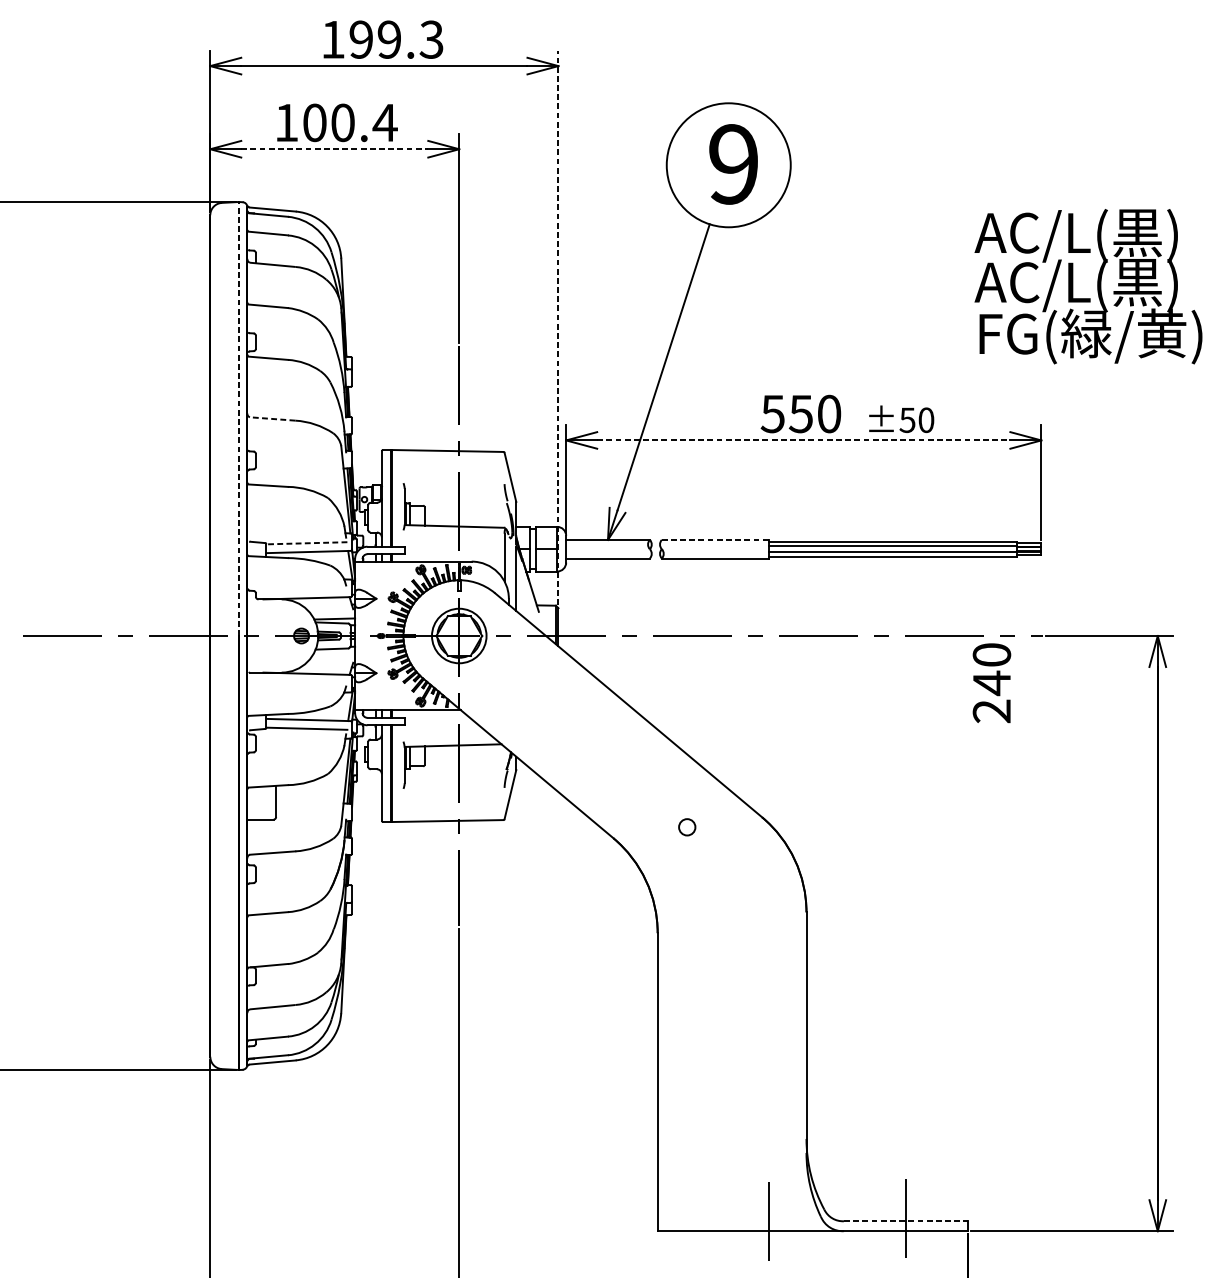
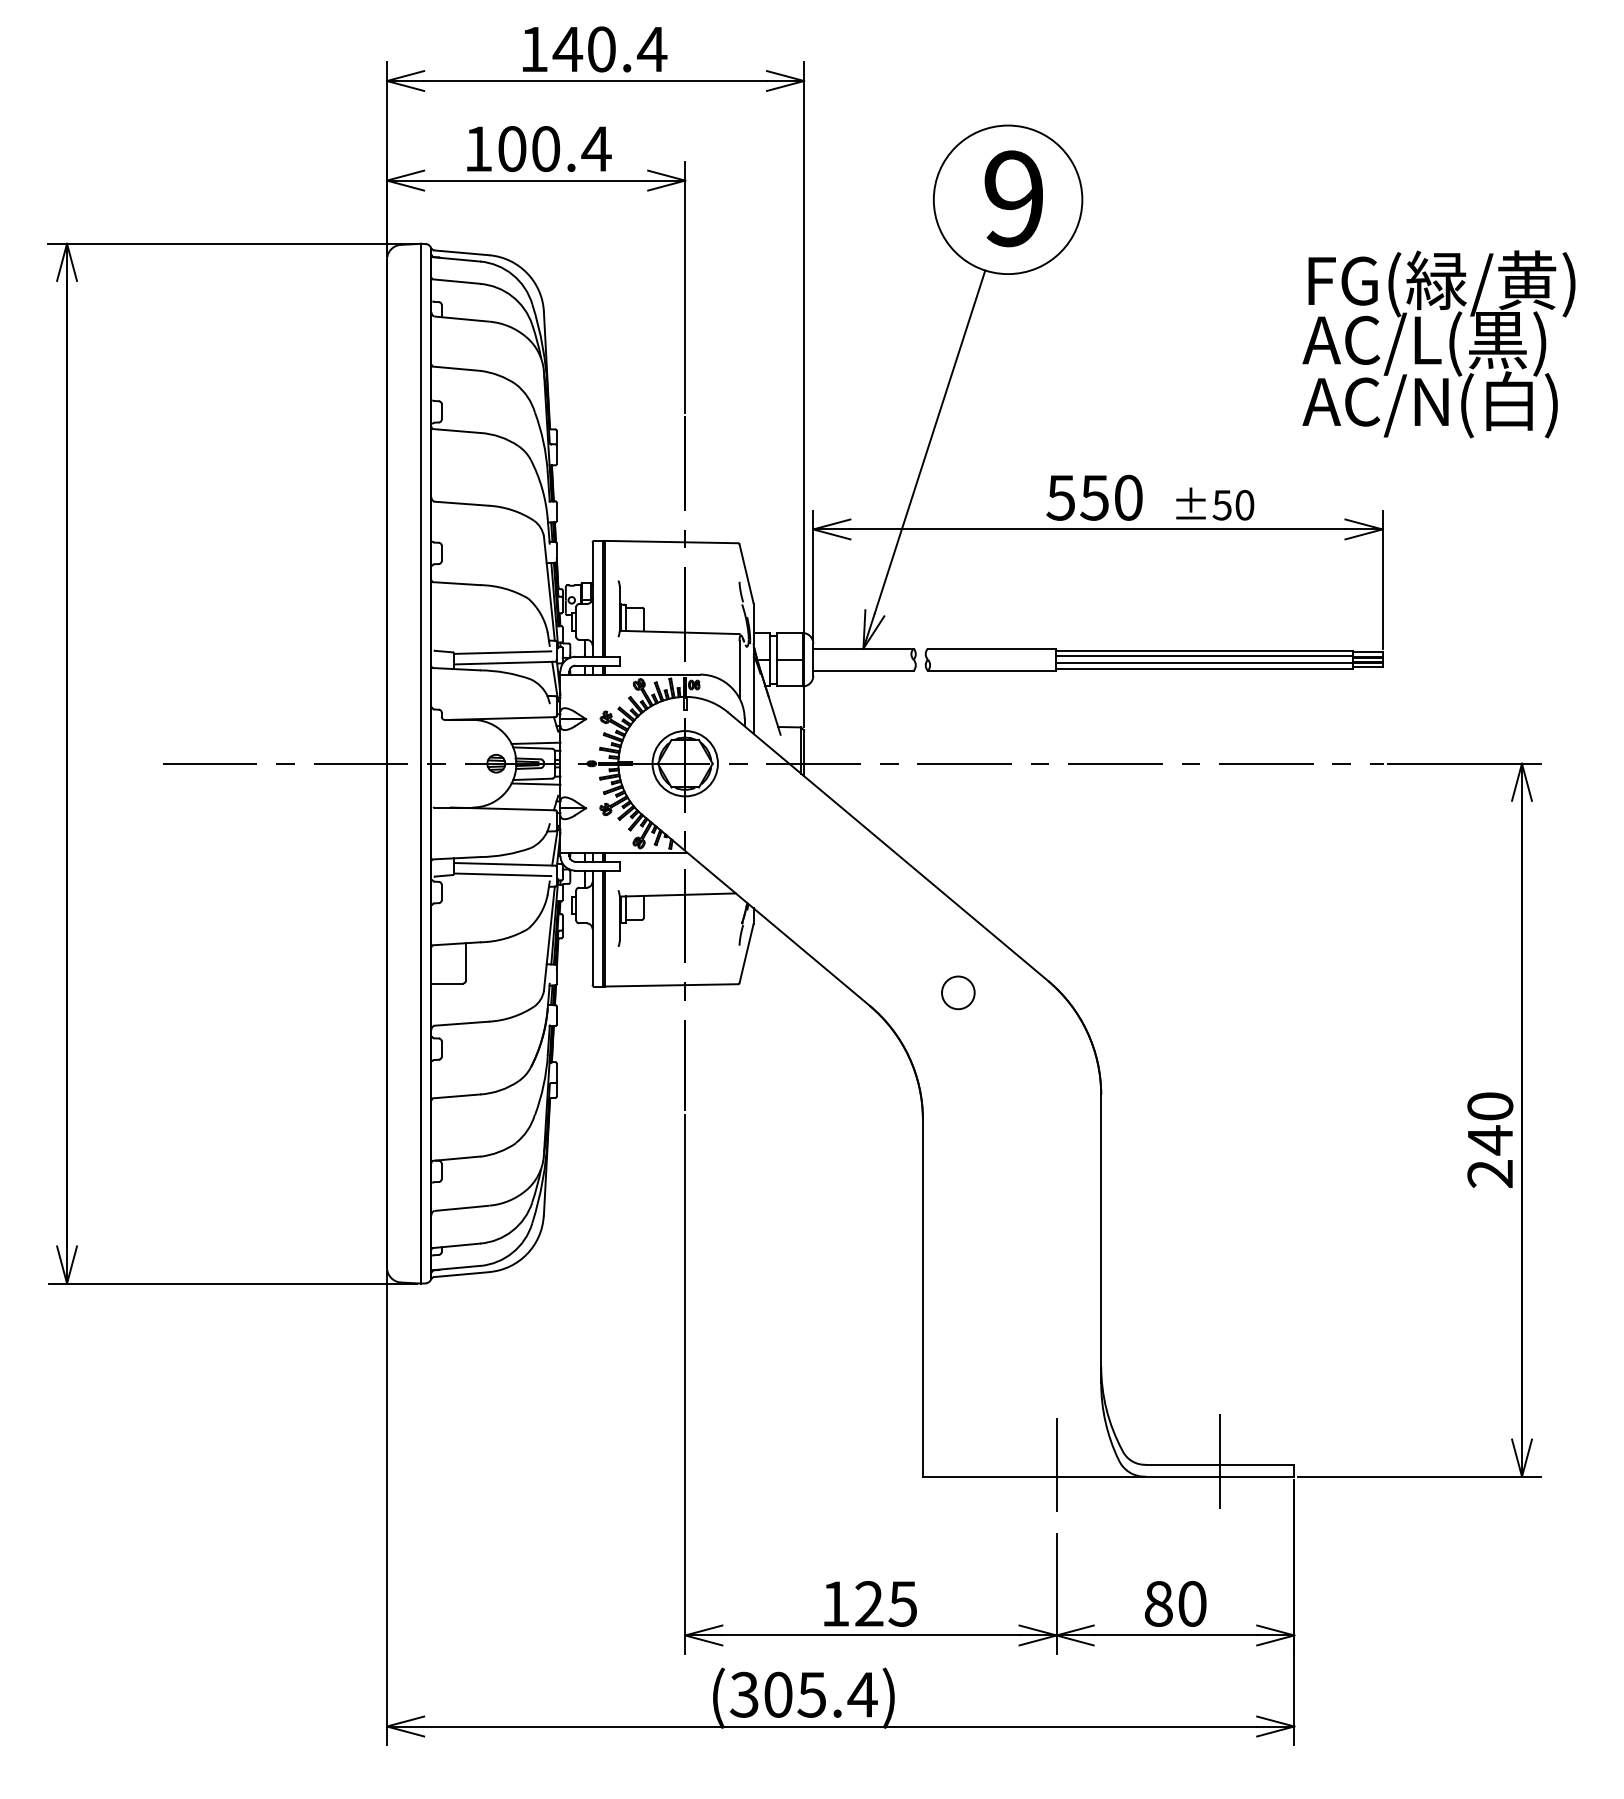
text: (396, 39) -> (609, 49), 199.3 -> 140.4
line: (335, 149) -> (536, 180), dashed -> solid
text: (1088, 235) -> (1438, 283), AC/L(黒) -> FG(緑/黄)
line: (558, 327) -> (804, 394), dashed -> solid
text: (1088, 336) -> (1438, 404), FG(緑/黄) -> AC/N(白)
line: (239, 418) -> (421, 503), dashed -> solid
line: (272, 418) -> (461, 503), dashed -> solid
line: (804, 440) -> (1098, 529), dashed -> solid
line: (714, 539) -> (991, 648), dashed -> solid
line: (306, 543) -> (502, 652), dashed -> solid
line: (334, 652) -> (535, 783), added
text: (992, 682) -> (1490, 1139), moved
circle: (687, 827) -> (958, 992), size x1.67
line: (906, 1221) -> (1220, 1464), dashed -> solid

